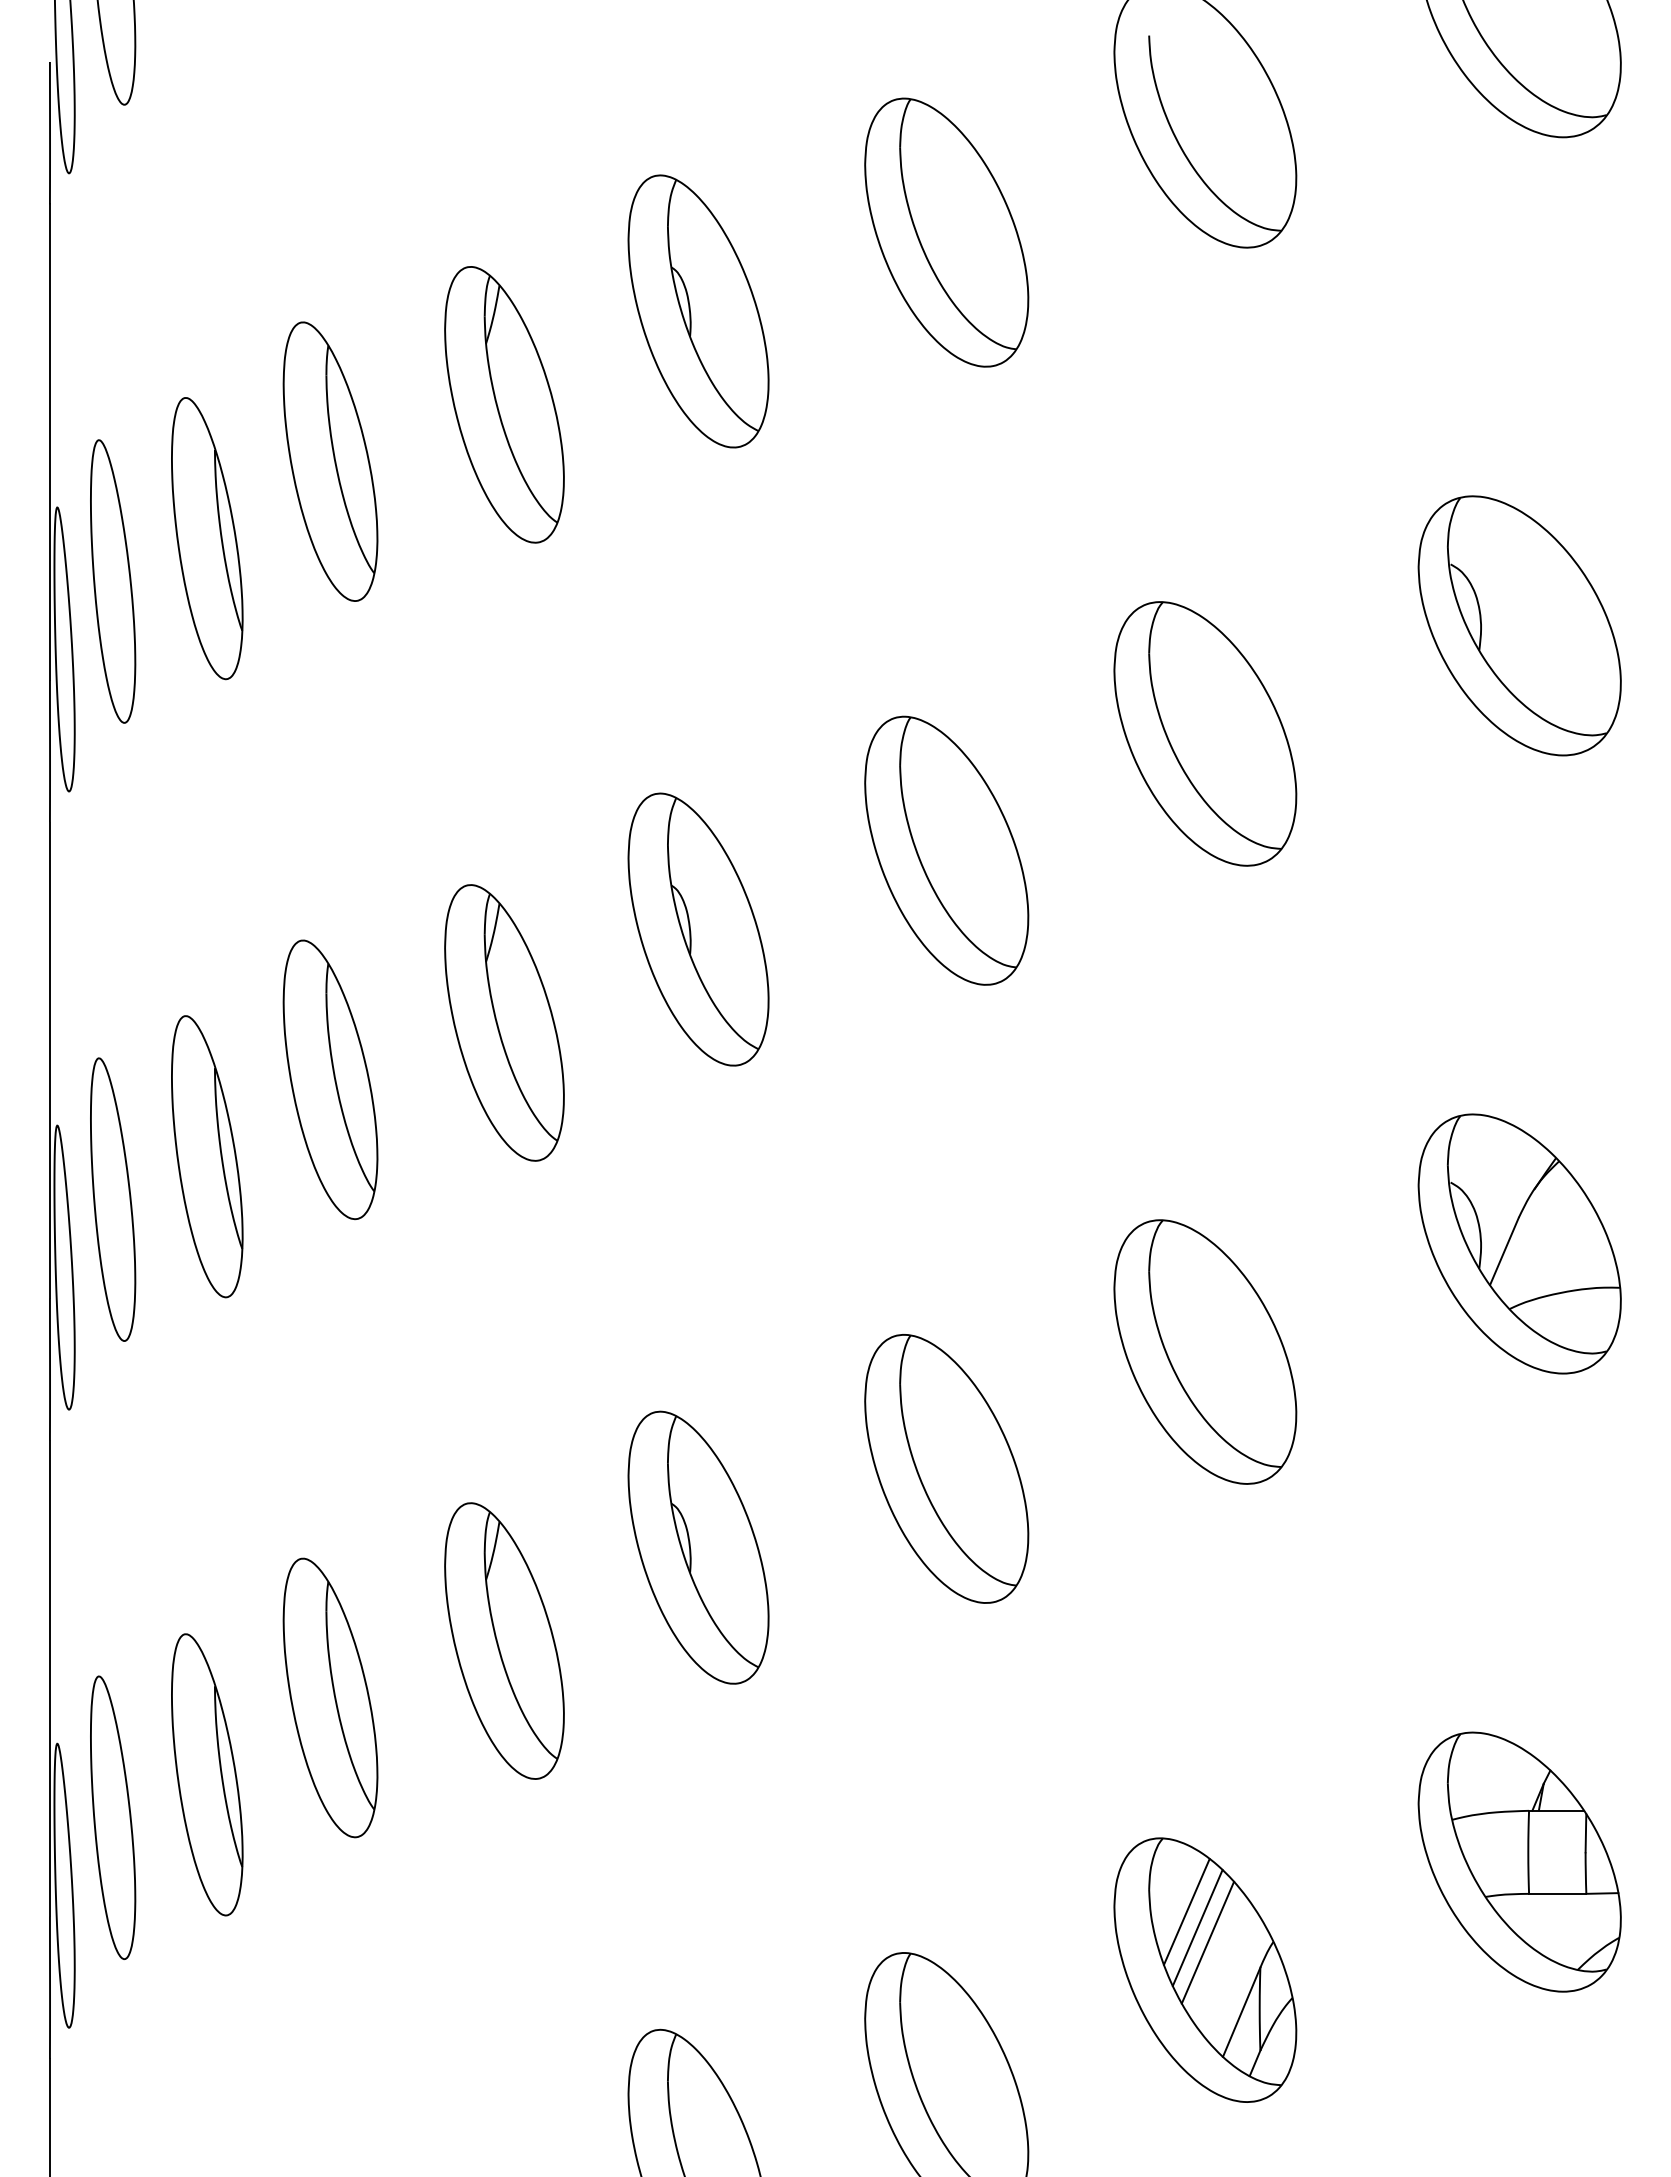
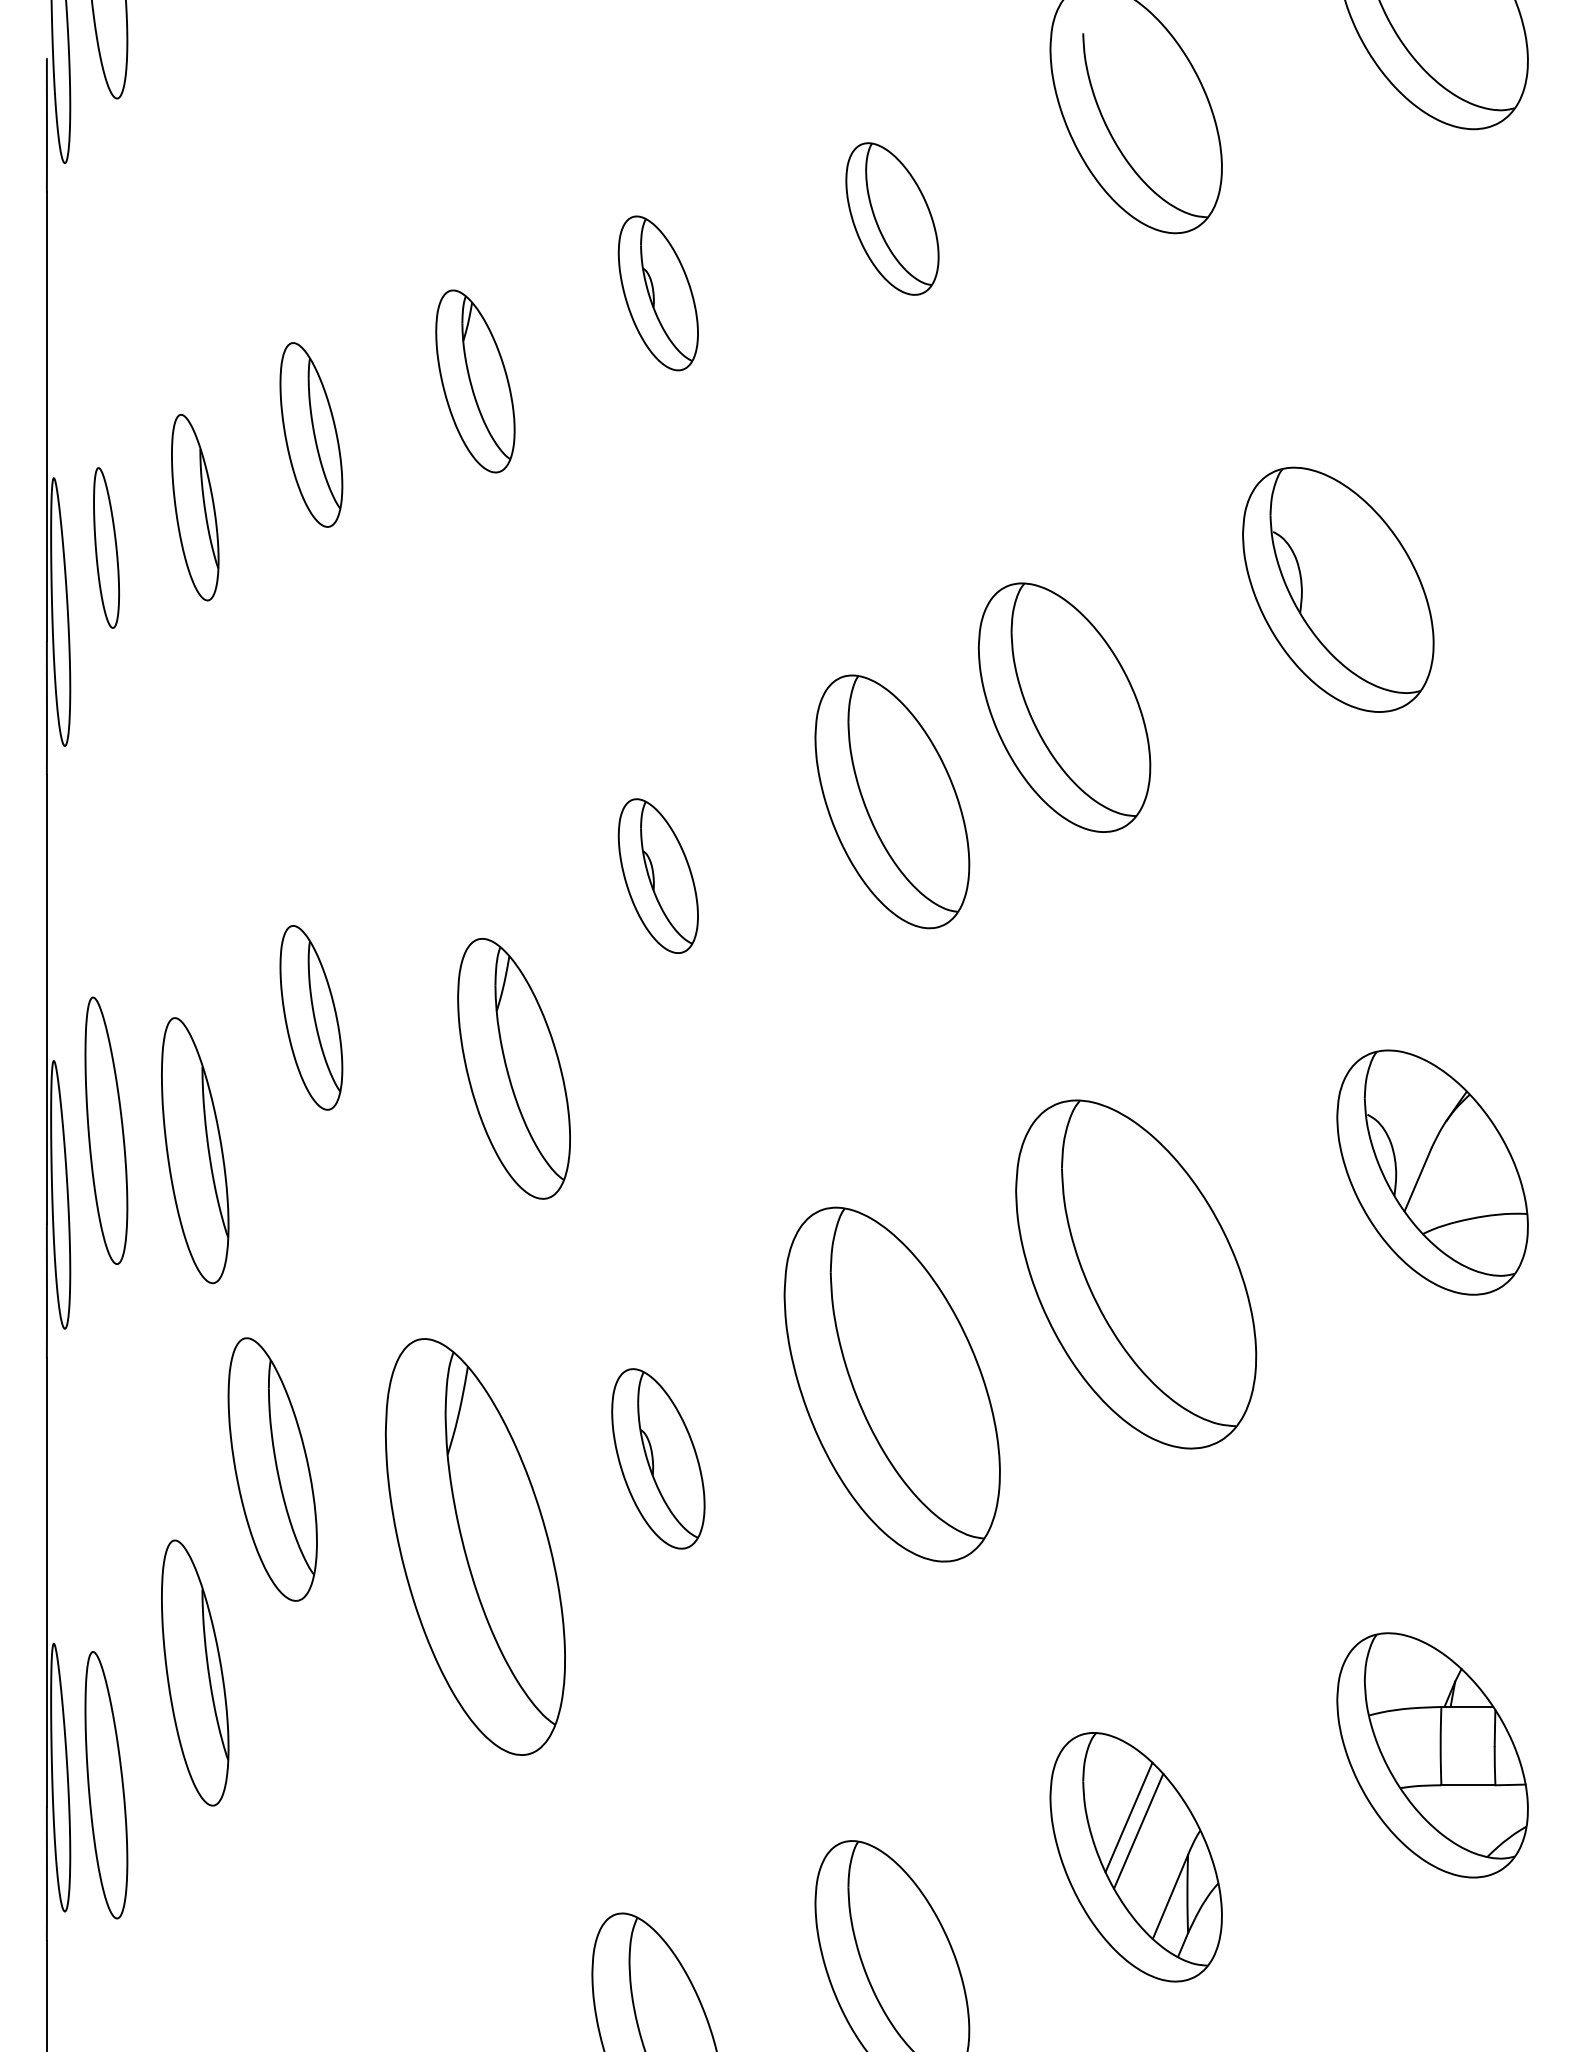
part: (946, 232) -> (892, 218), size x0.6
part: (698, 311) -> (658, 293), size x0.6
part: (504, 404) -> (475, 381), size x0.7
part: (330, 461) -> (311, 434), size x0.7
part: (207, 538) -> (195, 507), size x0.7
part: (113, 581) -> (106, 548), size x0.6
part: (1519, 625) -> (1338, 589), moved
part: (1205, 733) -> (1064, 707), moved
part: (698, 929) -> (658, 876), size x0.6
part: (504, 1022) -> (514, 1068), moved
part: (330, 1079) -> (311, 1017), size x0.7
part: (207, 1156) -> (195, 1150), moved
part: (1205, 1351) -> (1136, 1273), size x1.4
part: (946, 1468) -> (892, 1384), size x1.4
part: (698, 1547) -> (658, 1458), size x0.7
part: (504, 1640) -> (475, 1546), size x1.6
part: (330, 1697) -> (272, 1469), moved
part: (113, 1817) -> (106, 1784), moved
line: (1186, 1911) -> (1118, 1801), removed

